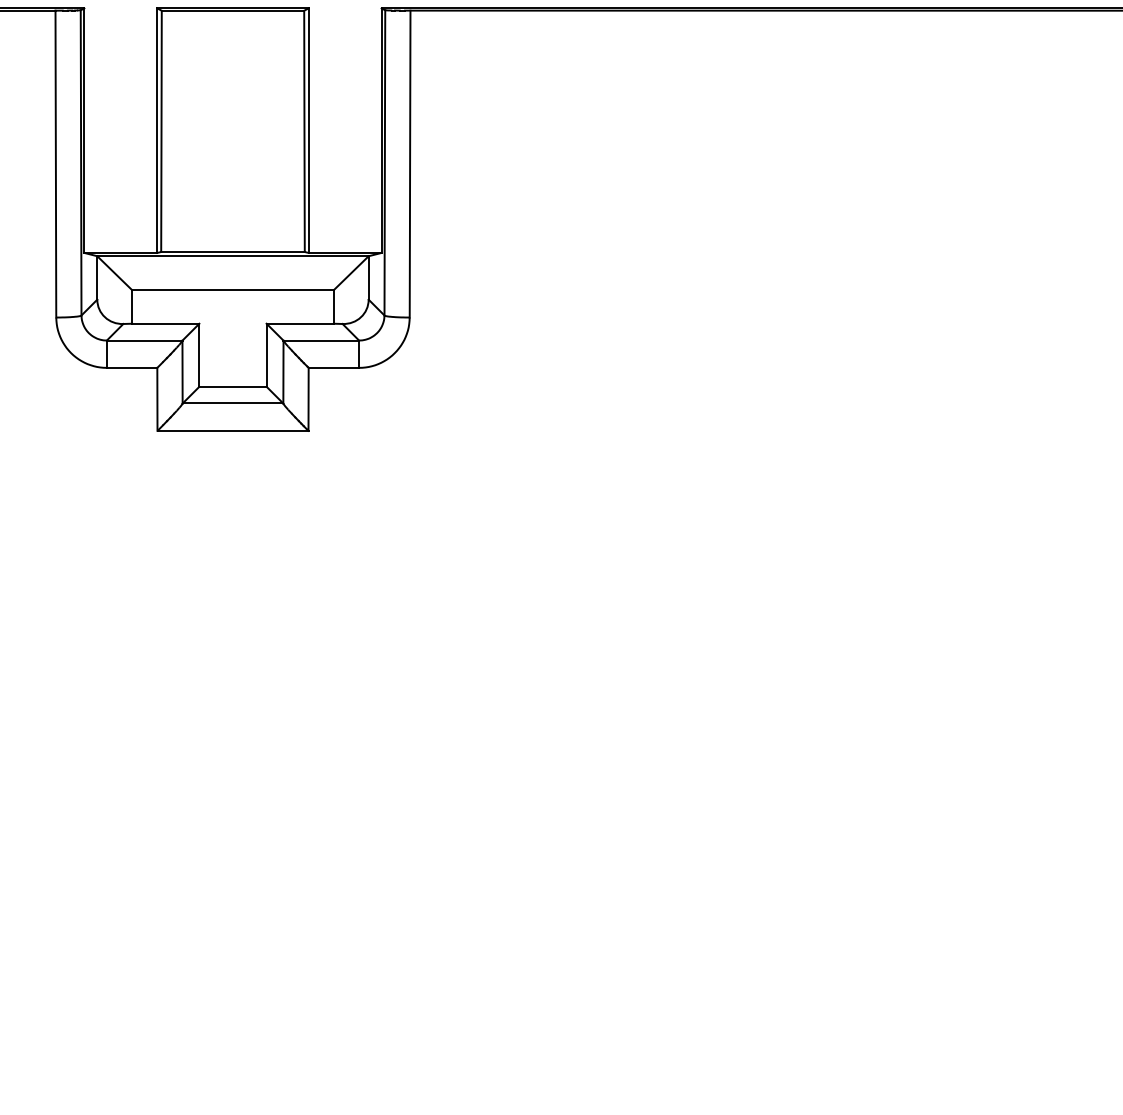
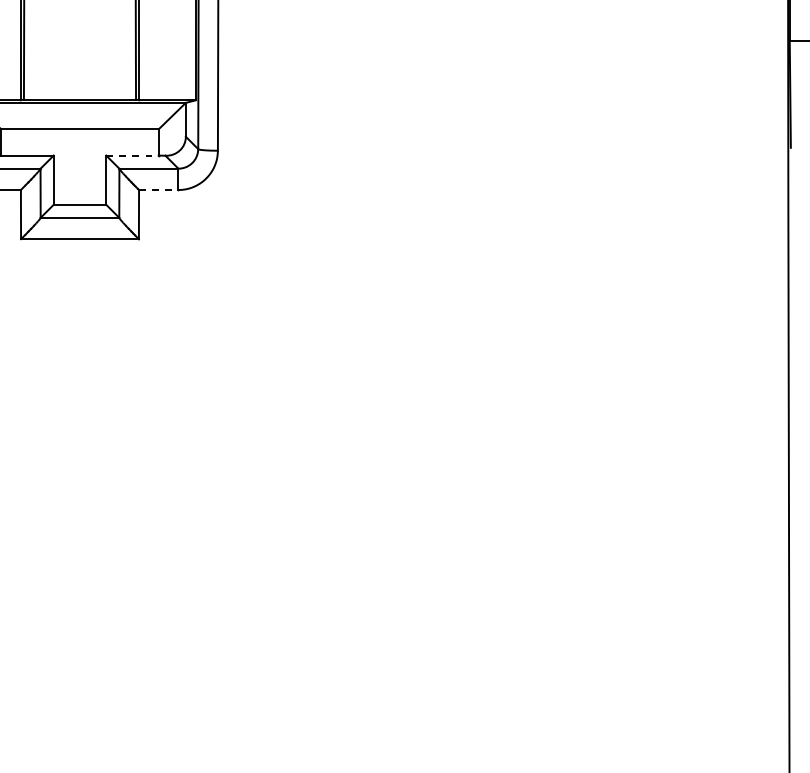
line: (300, 323) -> (132, 155), solid -> dashed
line: (334, 367) -> (159, 189), solid -> dashed

